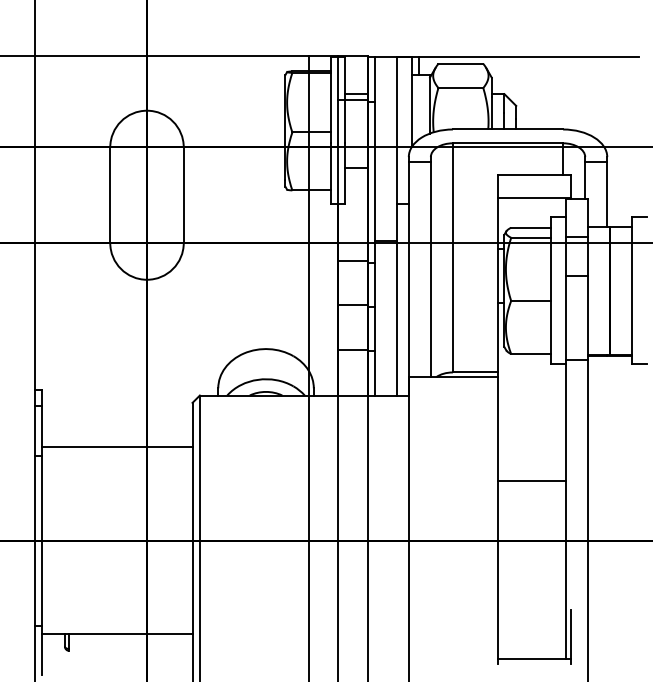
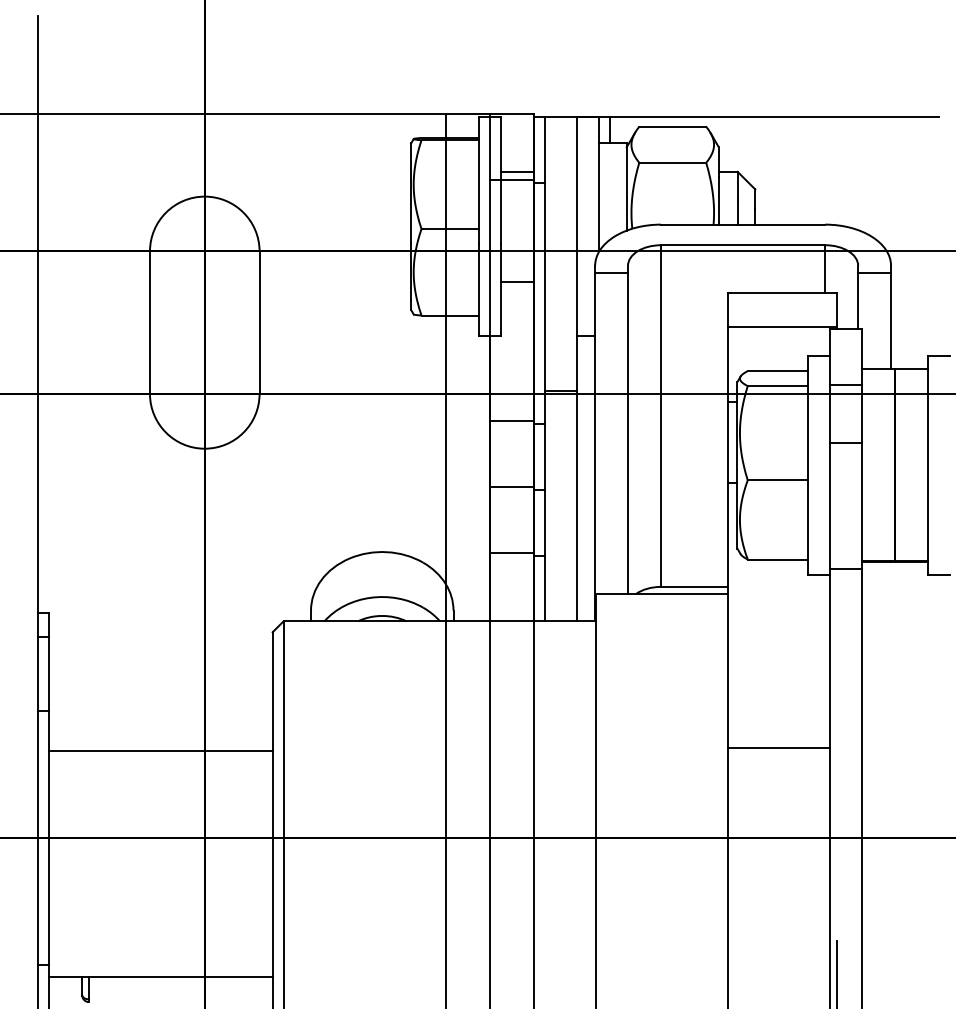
line: (117, 447) -> (160, 750), moved

